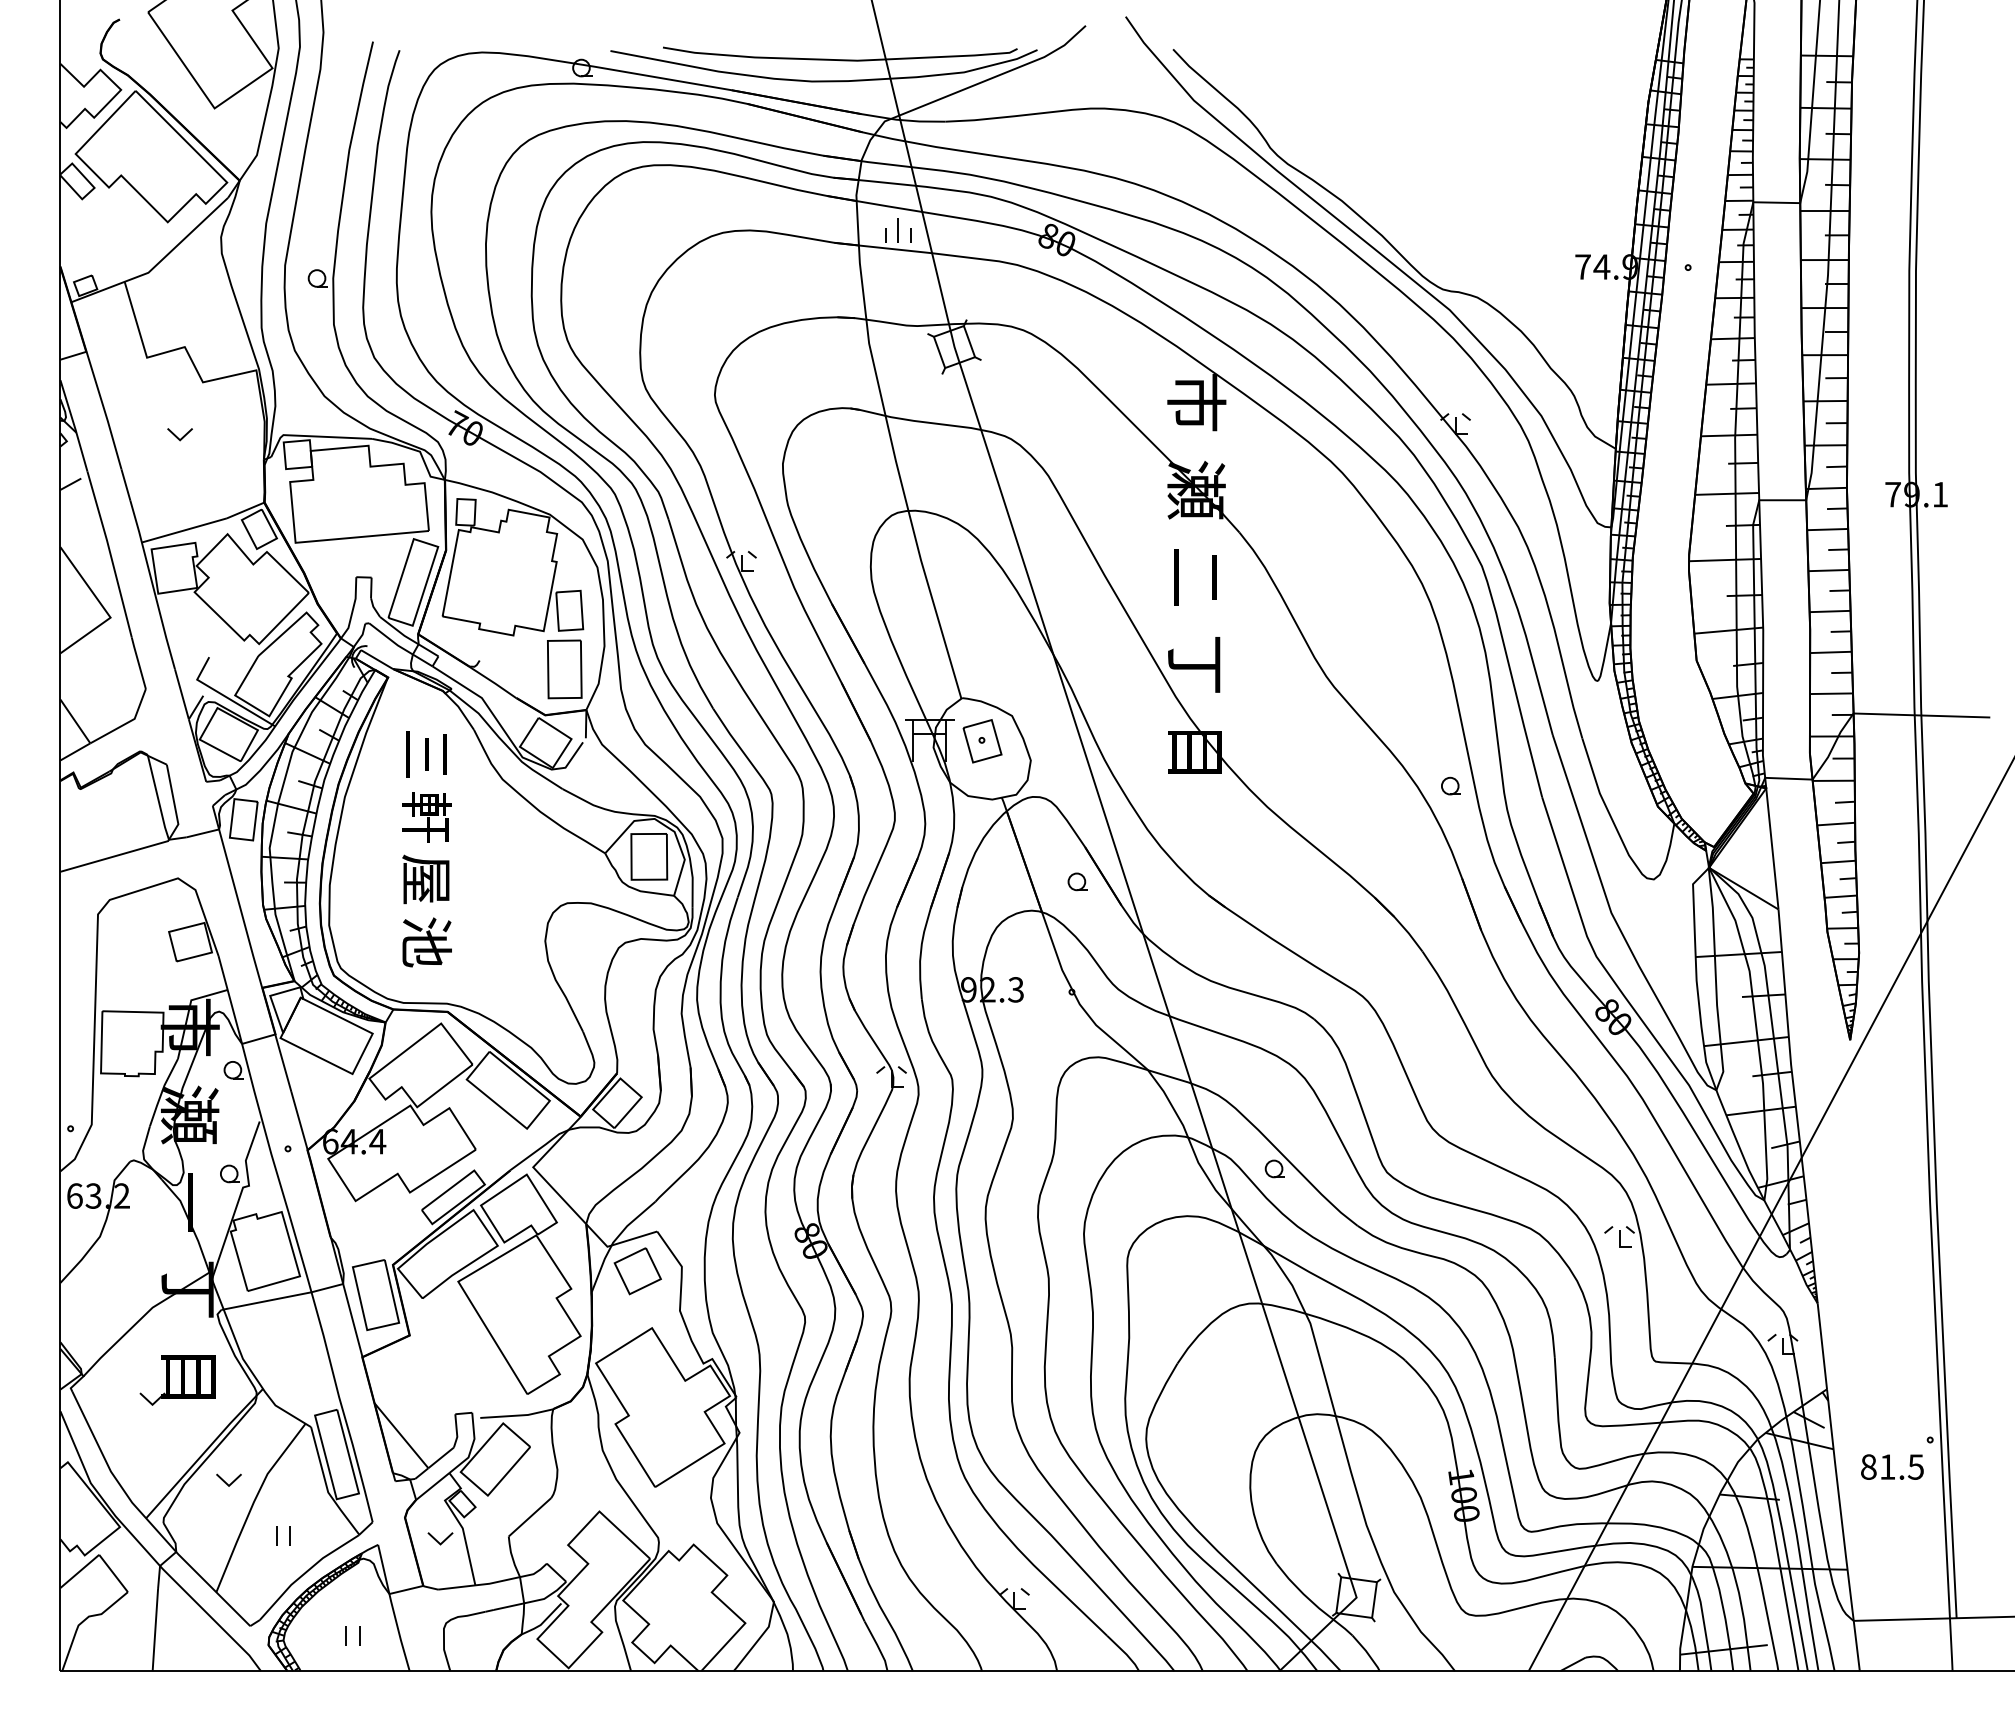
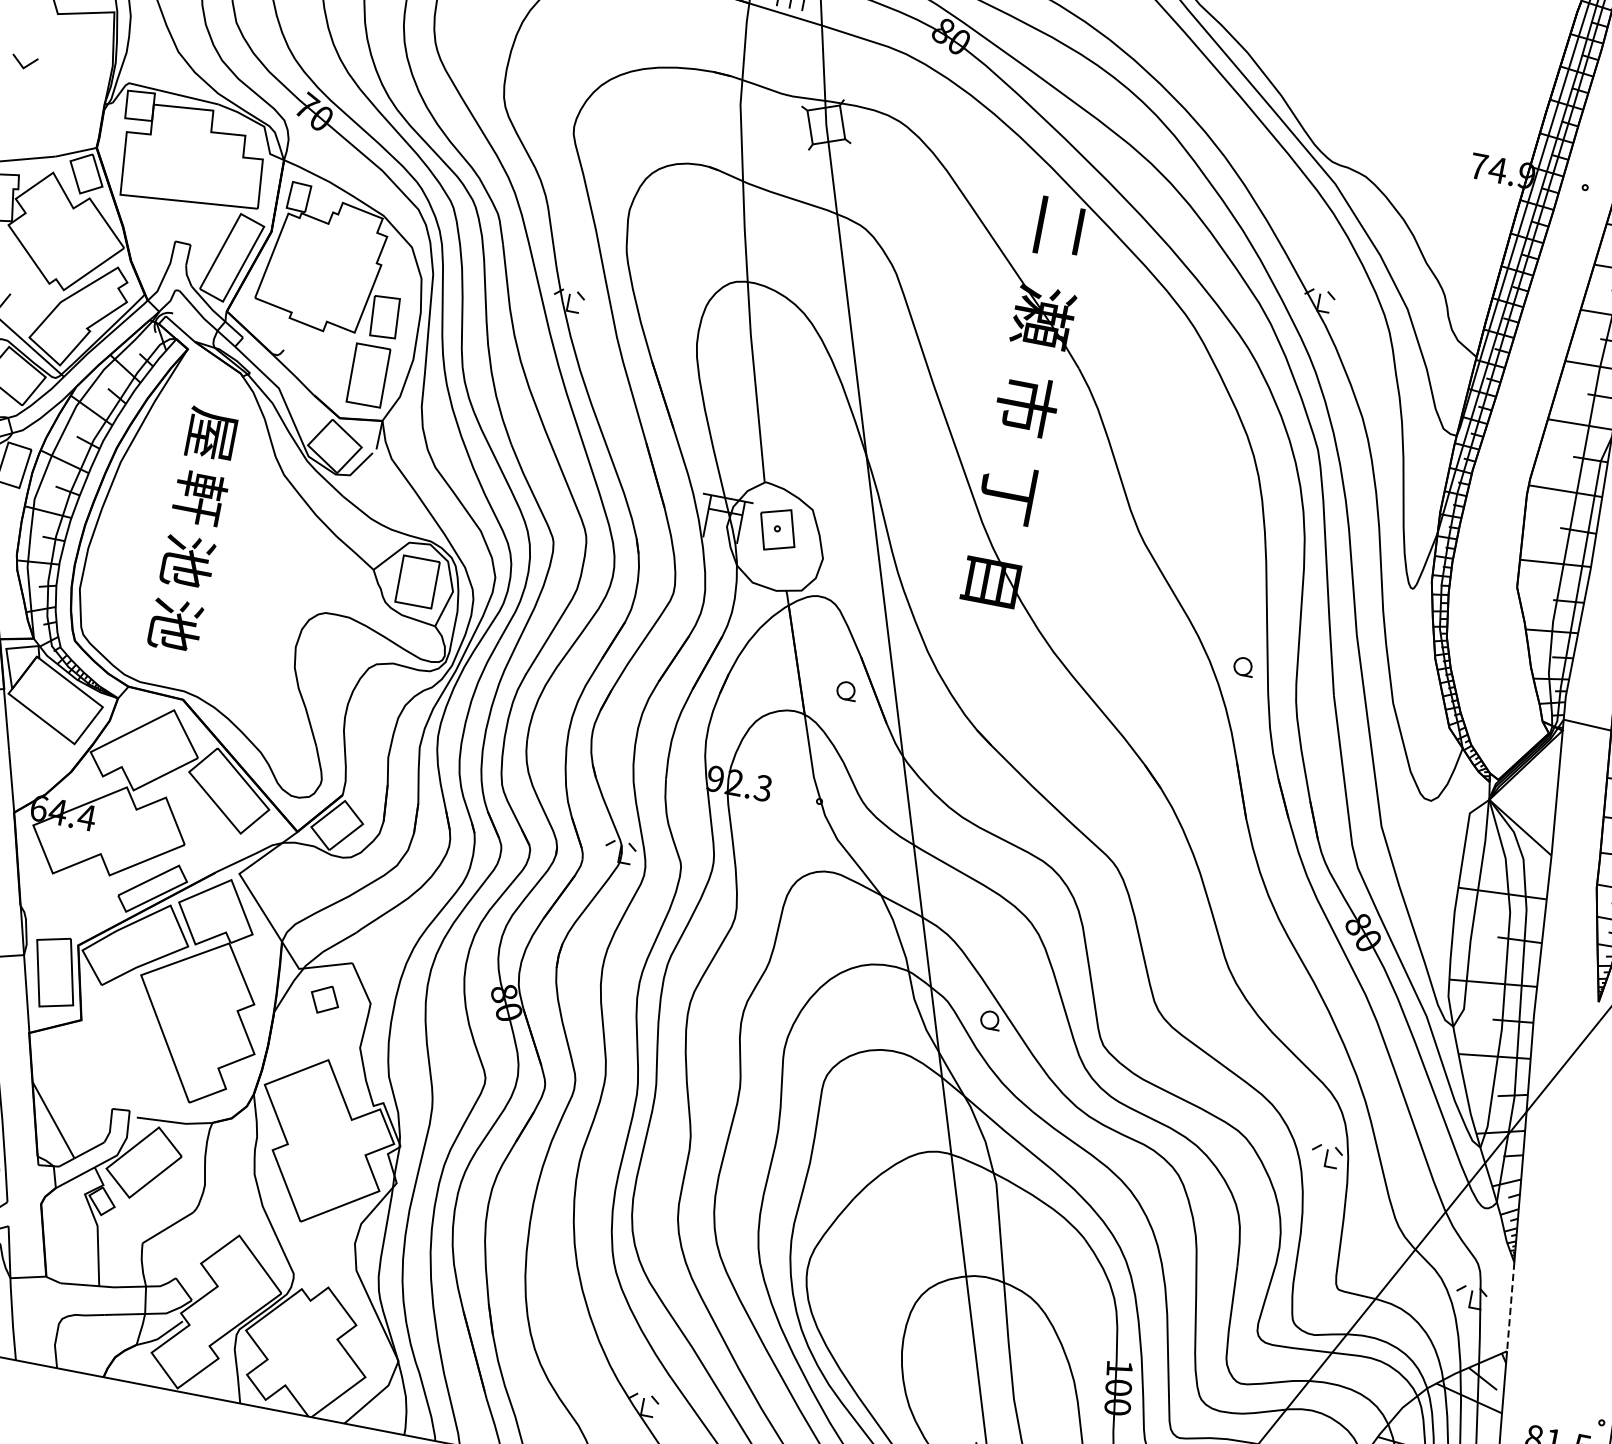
text: (1196, 402) -> (1060, 228), 市 -> 二
text: (1196, 577) -> (1026, 405), 二 -> 市
text: (425, 754) -> (210, 434), 三 -> 屋
text: (426, 879) -> (187, 561), 屋 -> 池
part: (637, 1271) -> (324, 999), size x0.6
line: (1822, 1346) -> (1510, 1307), solid -> dashed
part: (440, 1538) -> (73, 1231), removed

